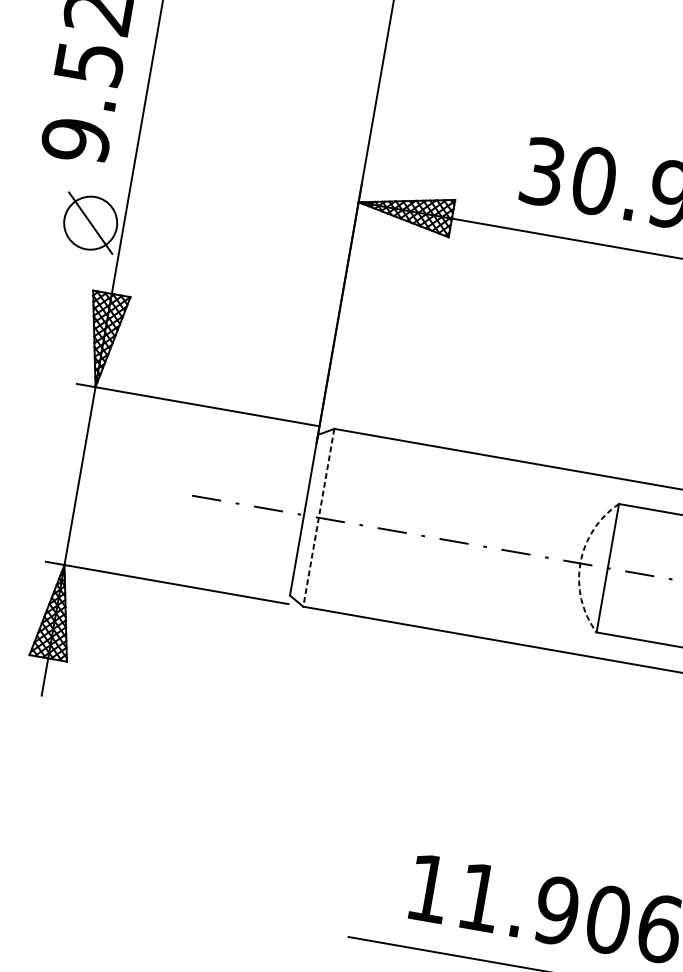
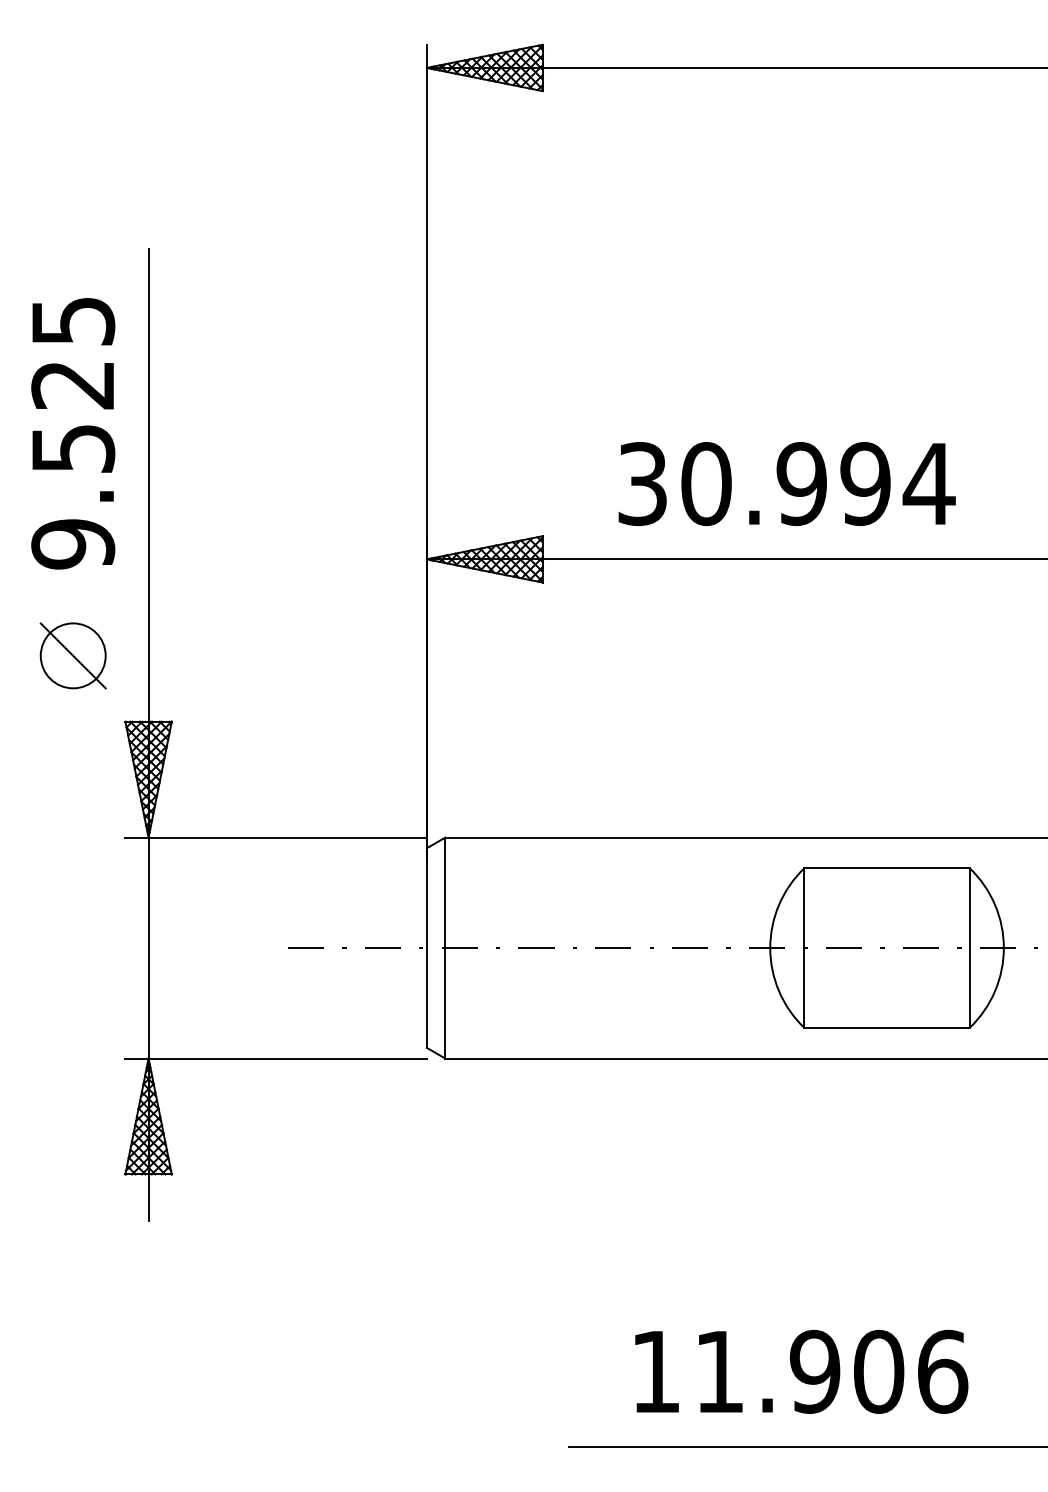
part: (90, 222) -> (72, 655), moved
line: (318, 518) -> (445, 948), dashed -> solid
arc: (580, 563) -> (770, 948), dashed -> solid

